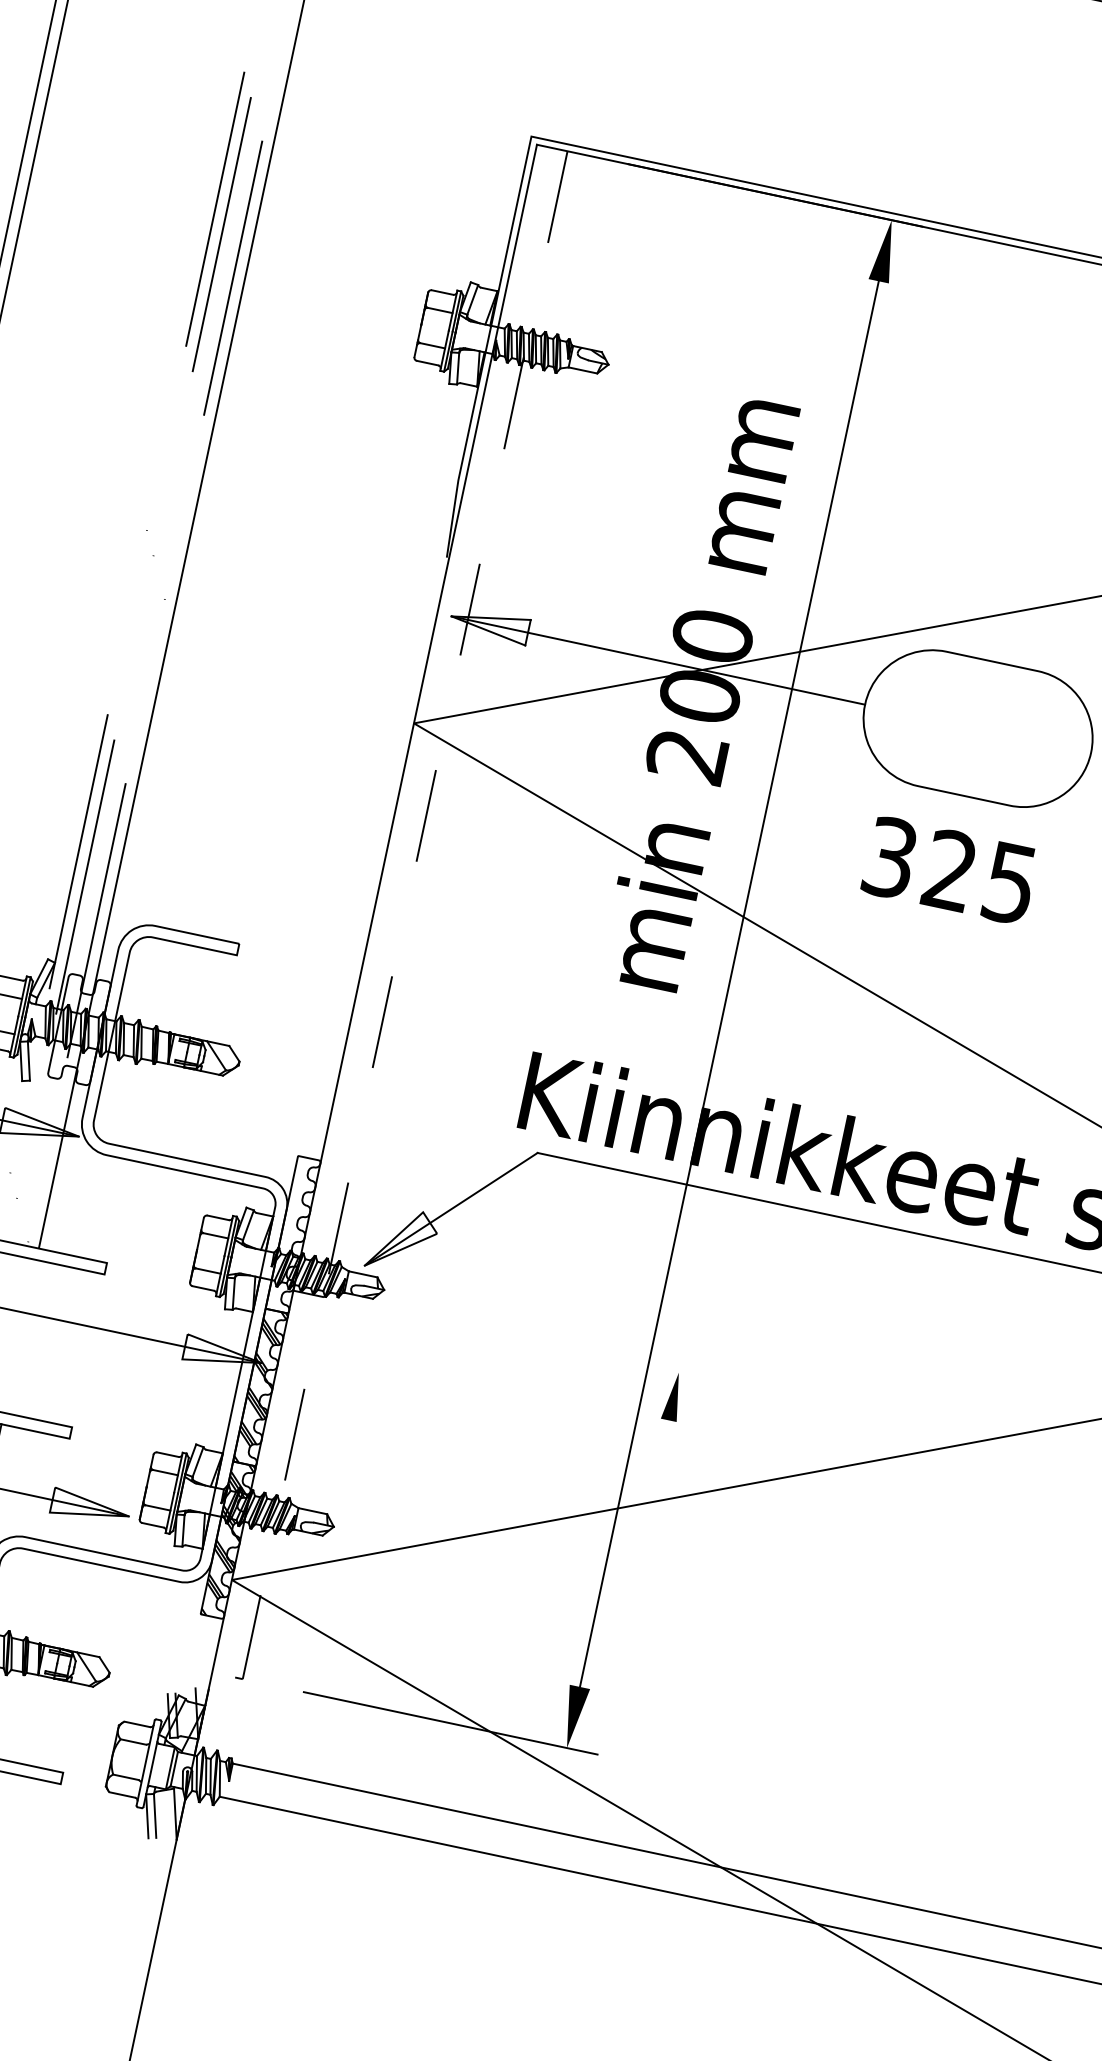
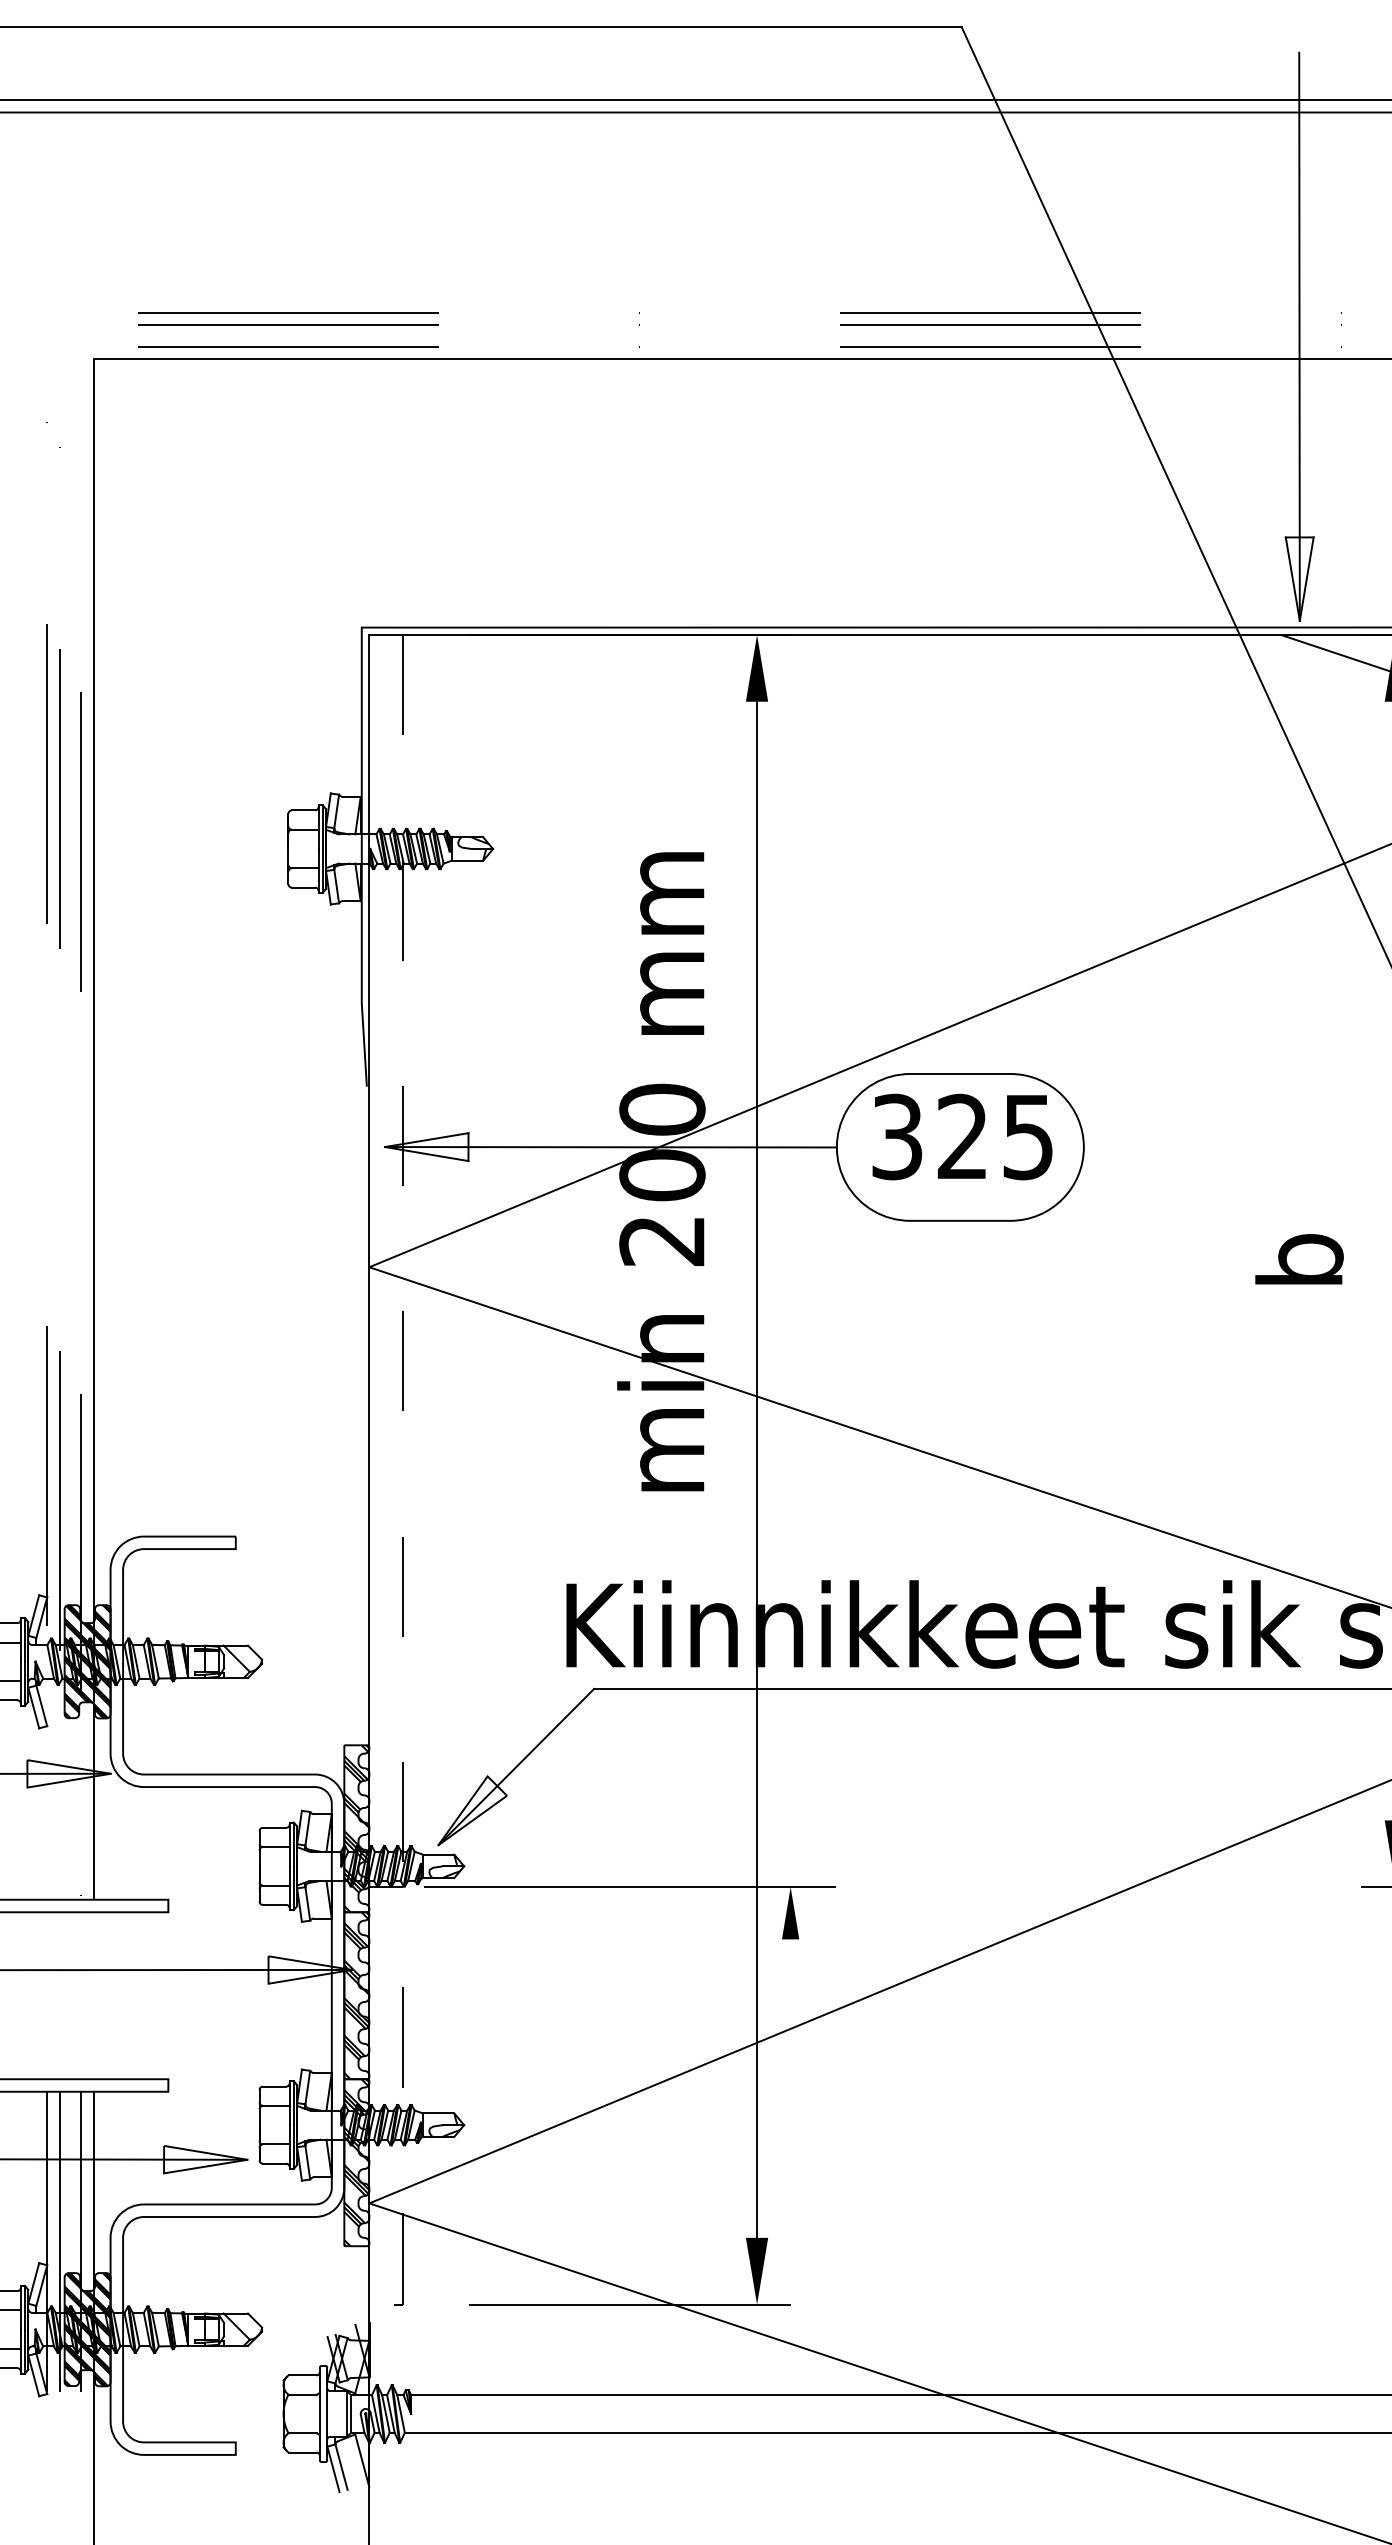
text: (950, 870) -> (962, 1136), moved
hatch: (79, 1029) -> (87, 1661), added
hatch: (293, 1234) -> (356, 1828), added
line: (531, 1341) -> (629, 1887), added

